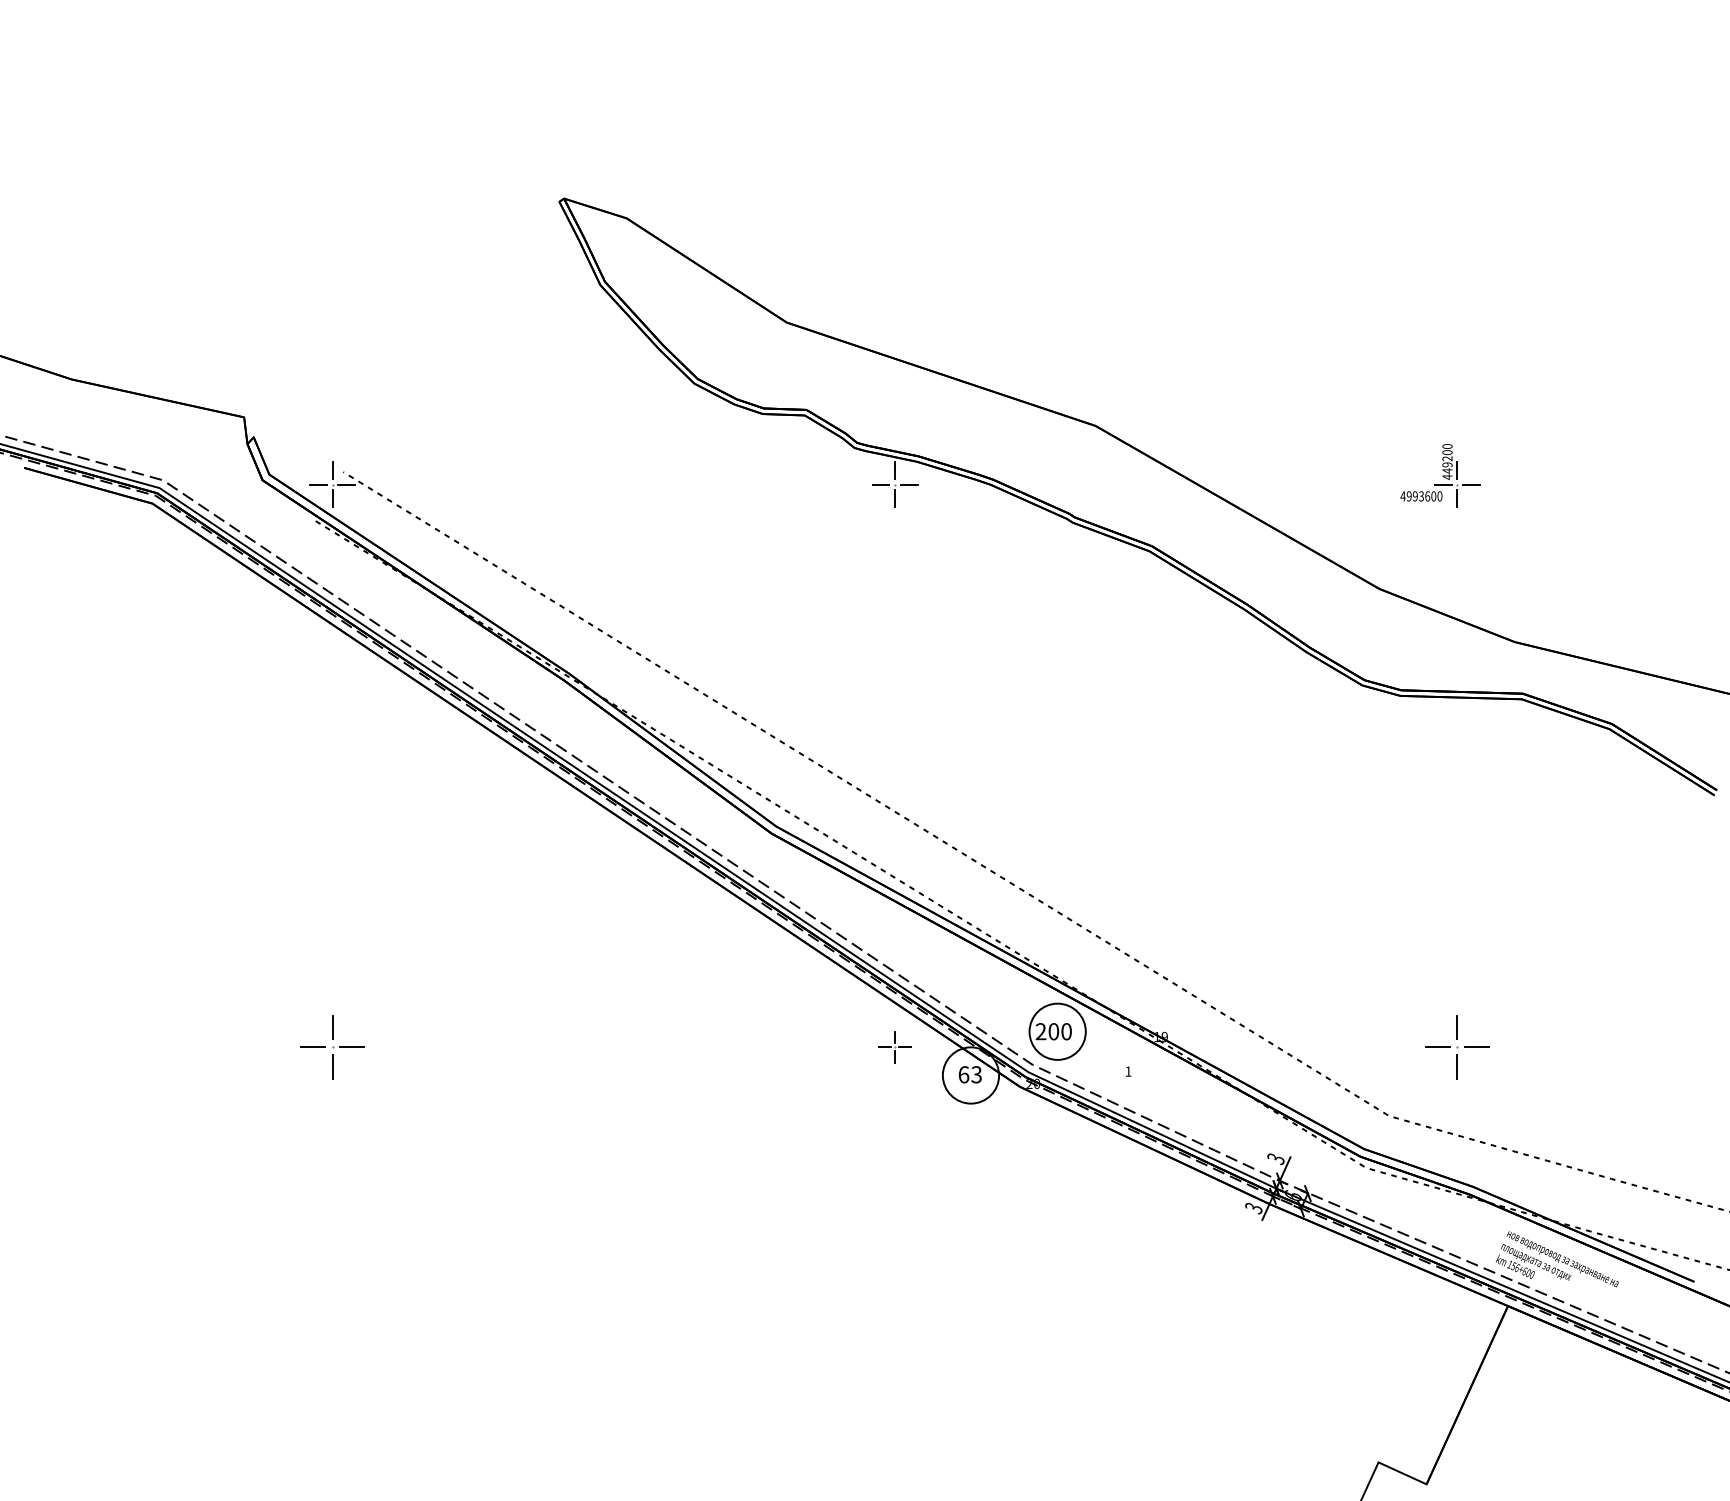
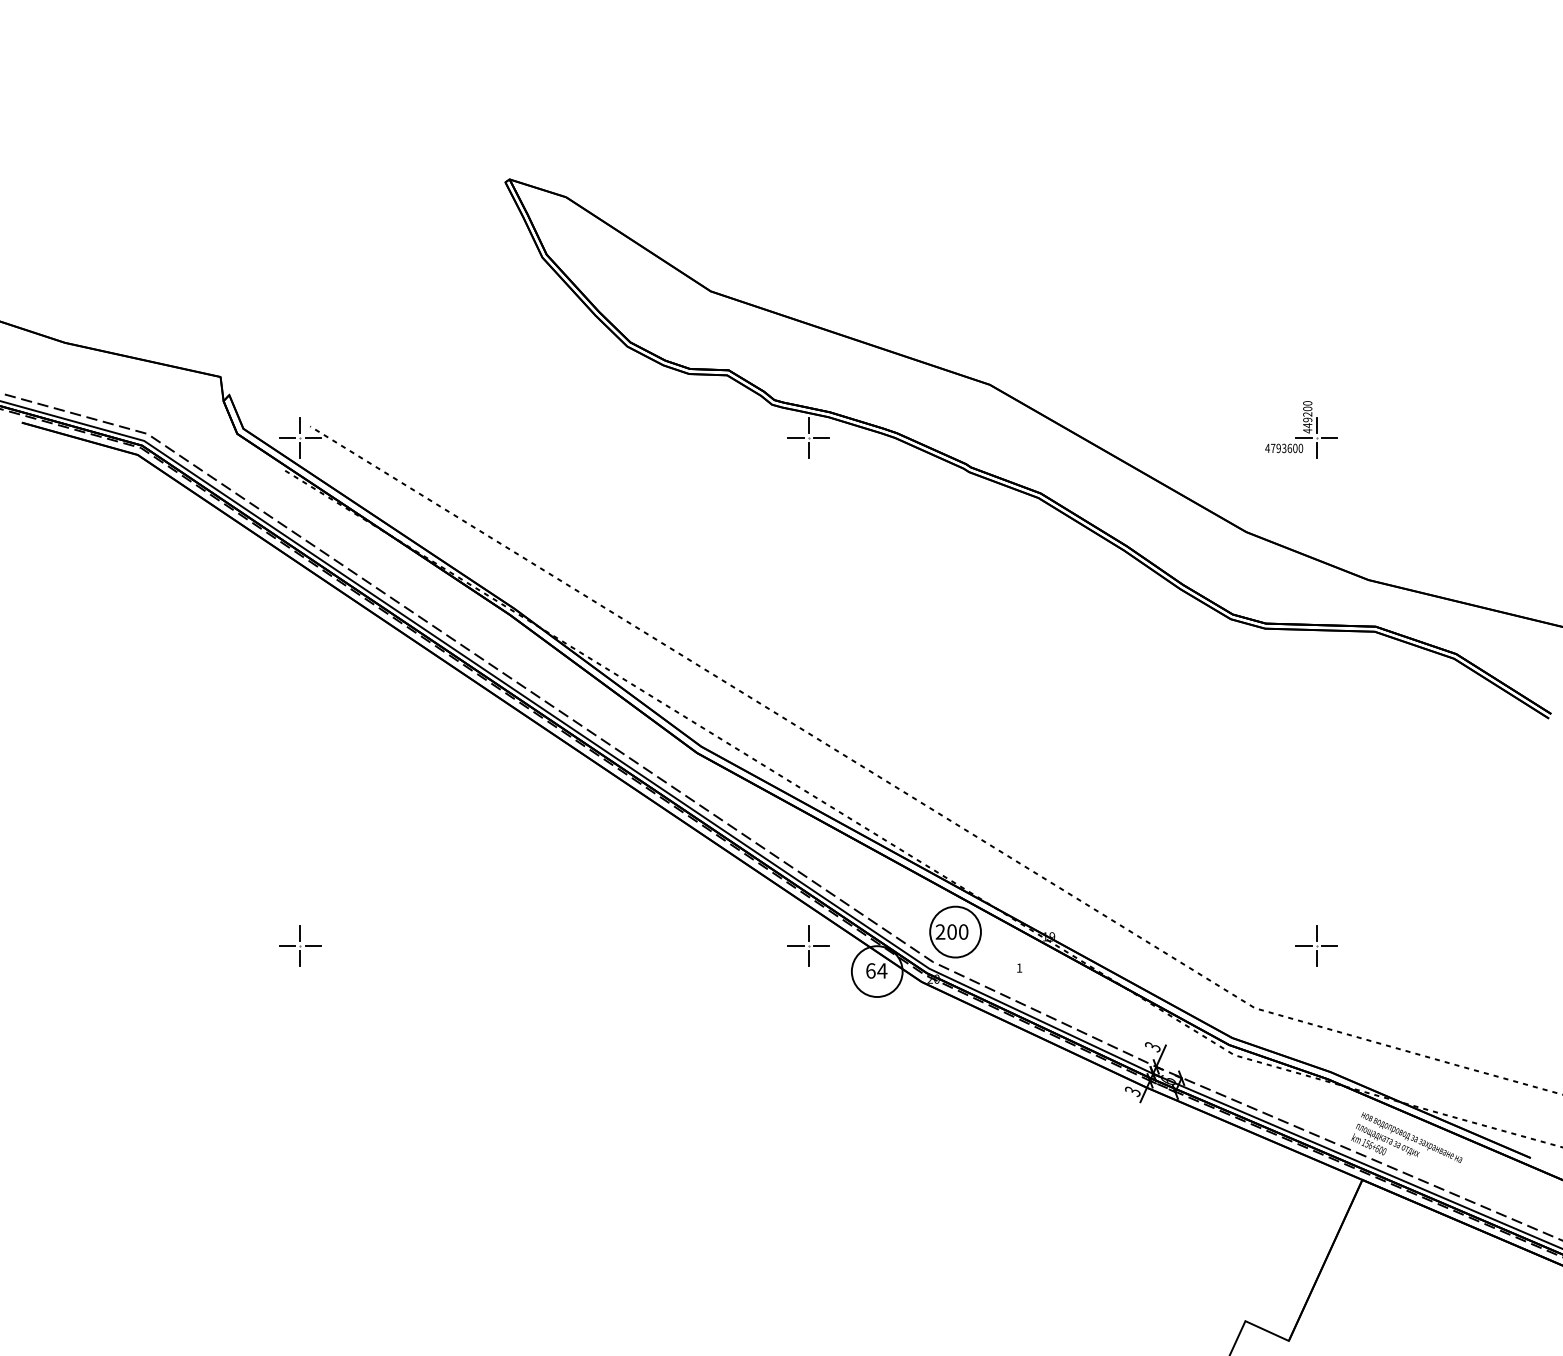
text: (1408, 496) -> (1272, 448), 4993600 -> 4793600
part: (332, 1047) -> (300, 946), size x0.71
part: (895, 1047) -> (809, 946), size x1.43
part: (1457, 1047) -> (1316, 946), size x0.71
text: (976, 1074) -> (882, 970), 63 -> 64

